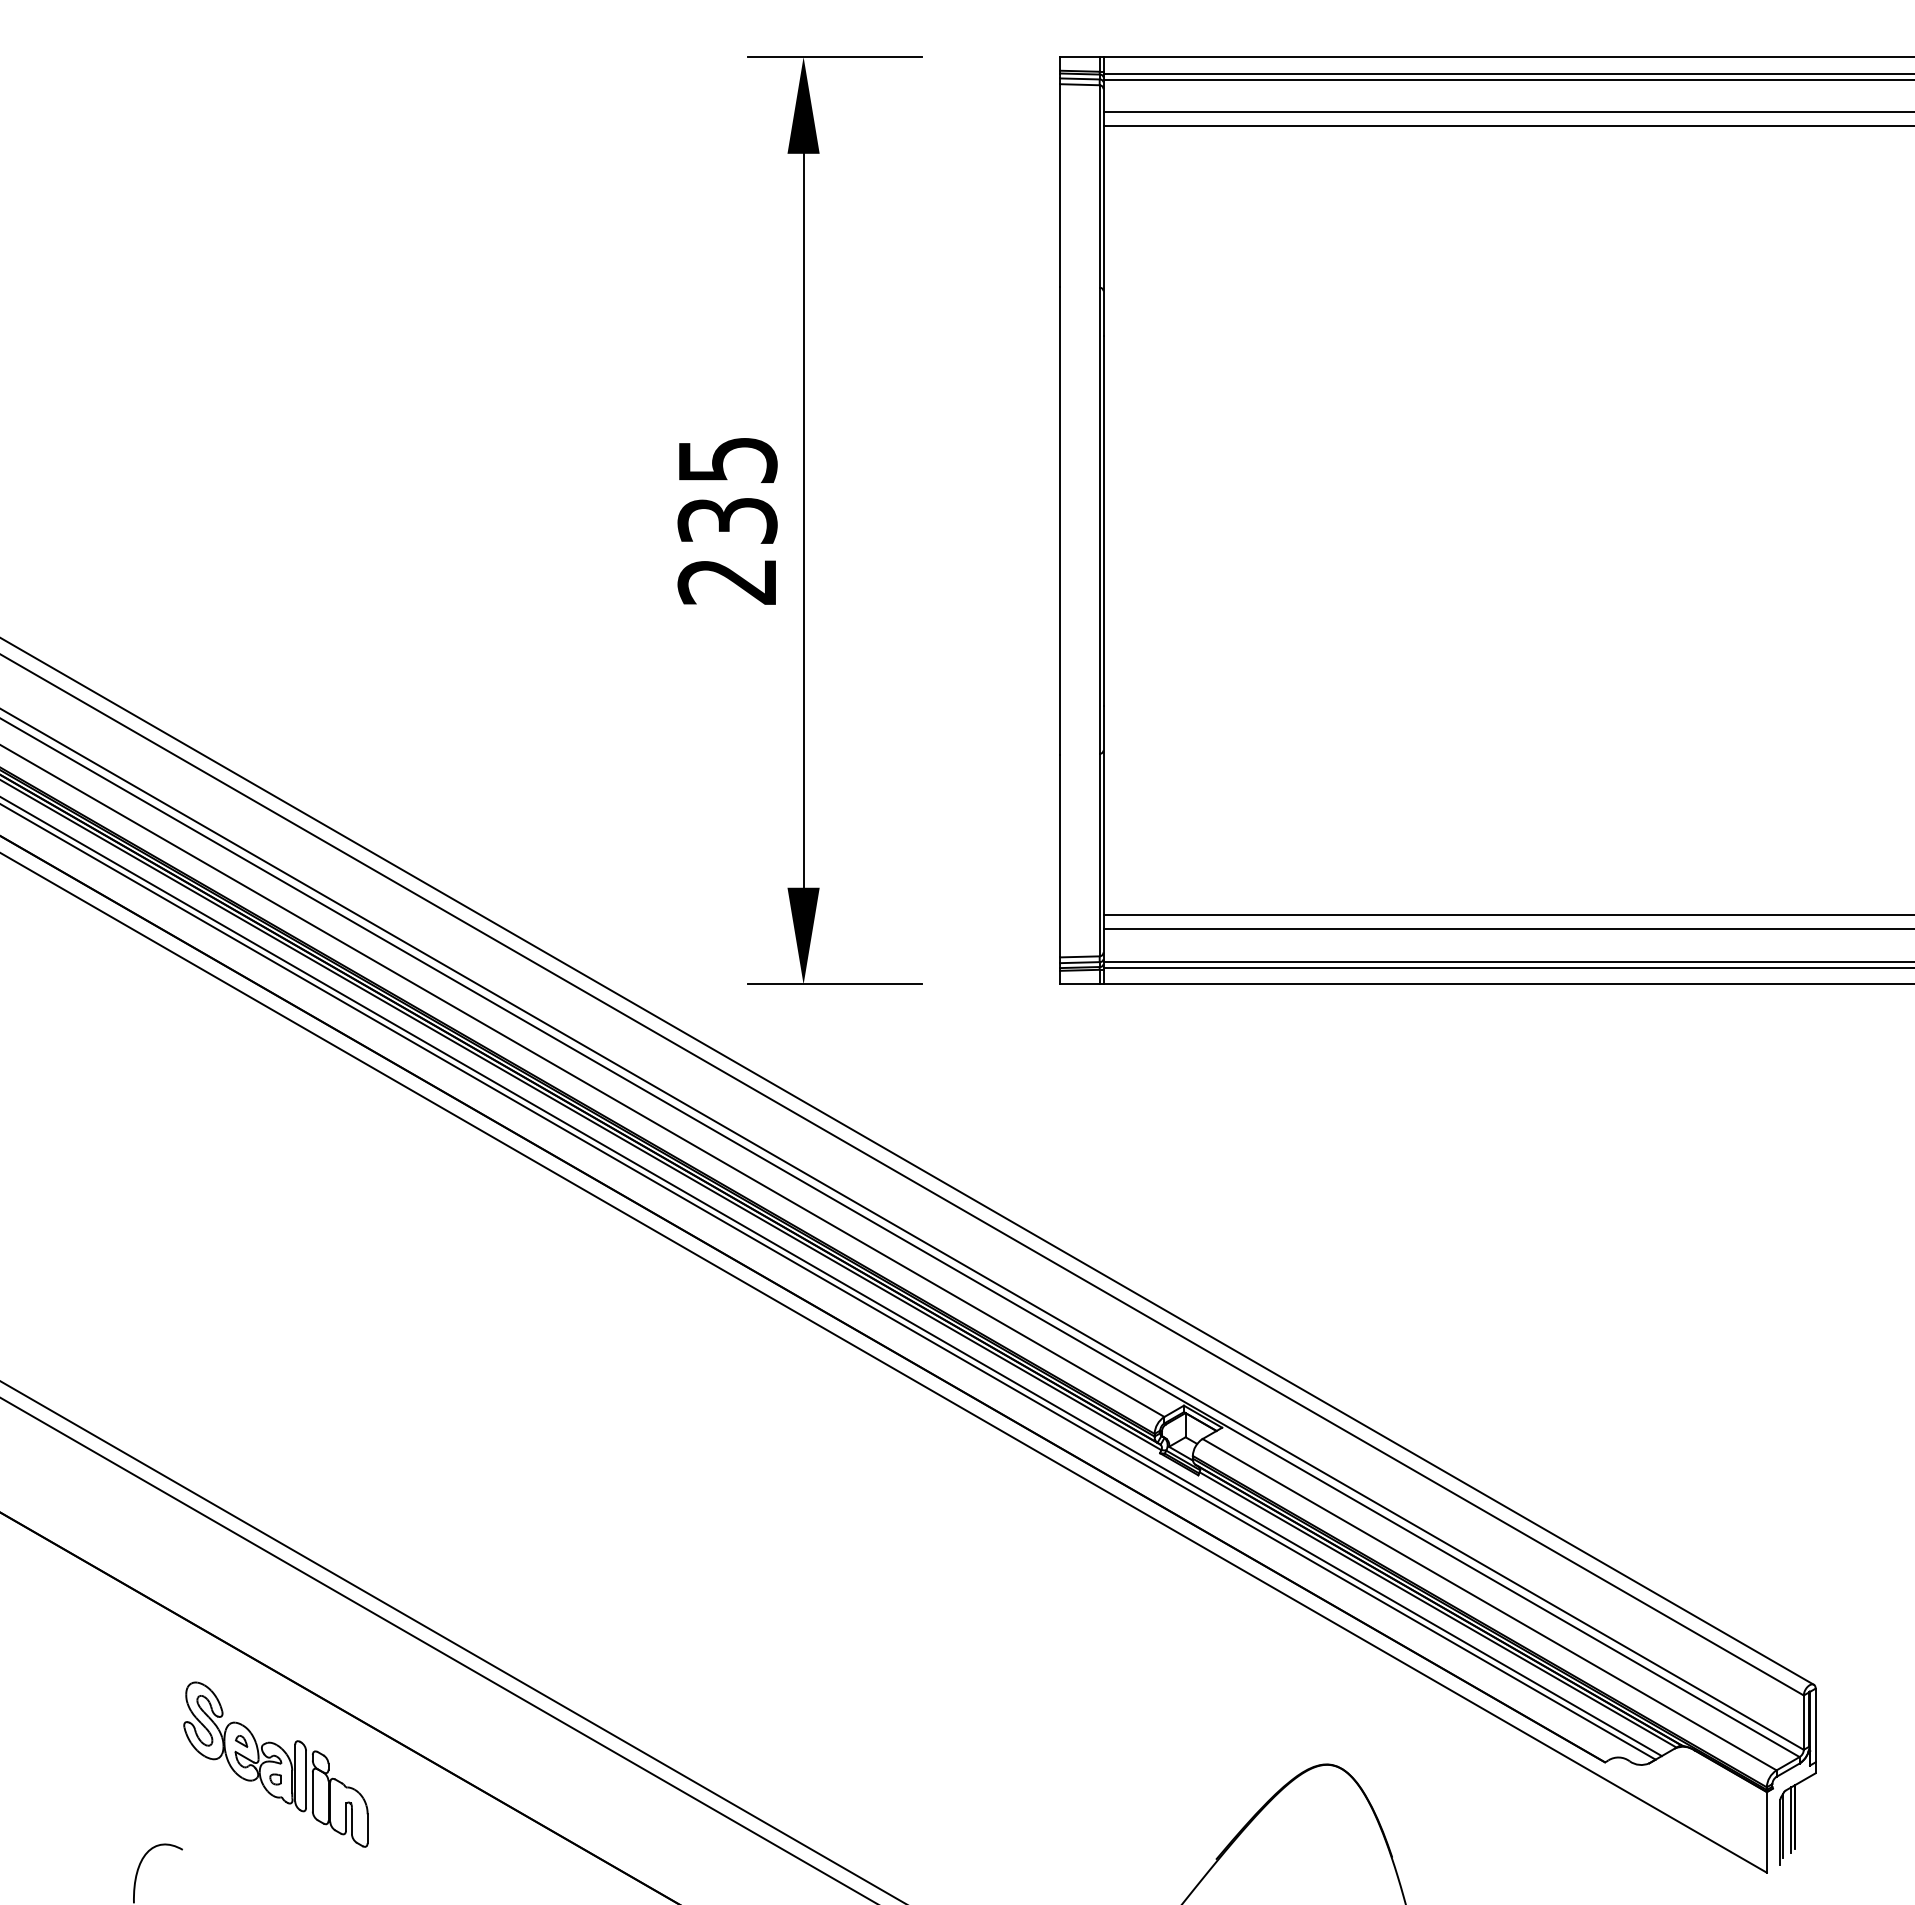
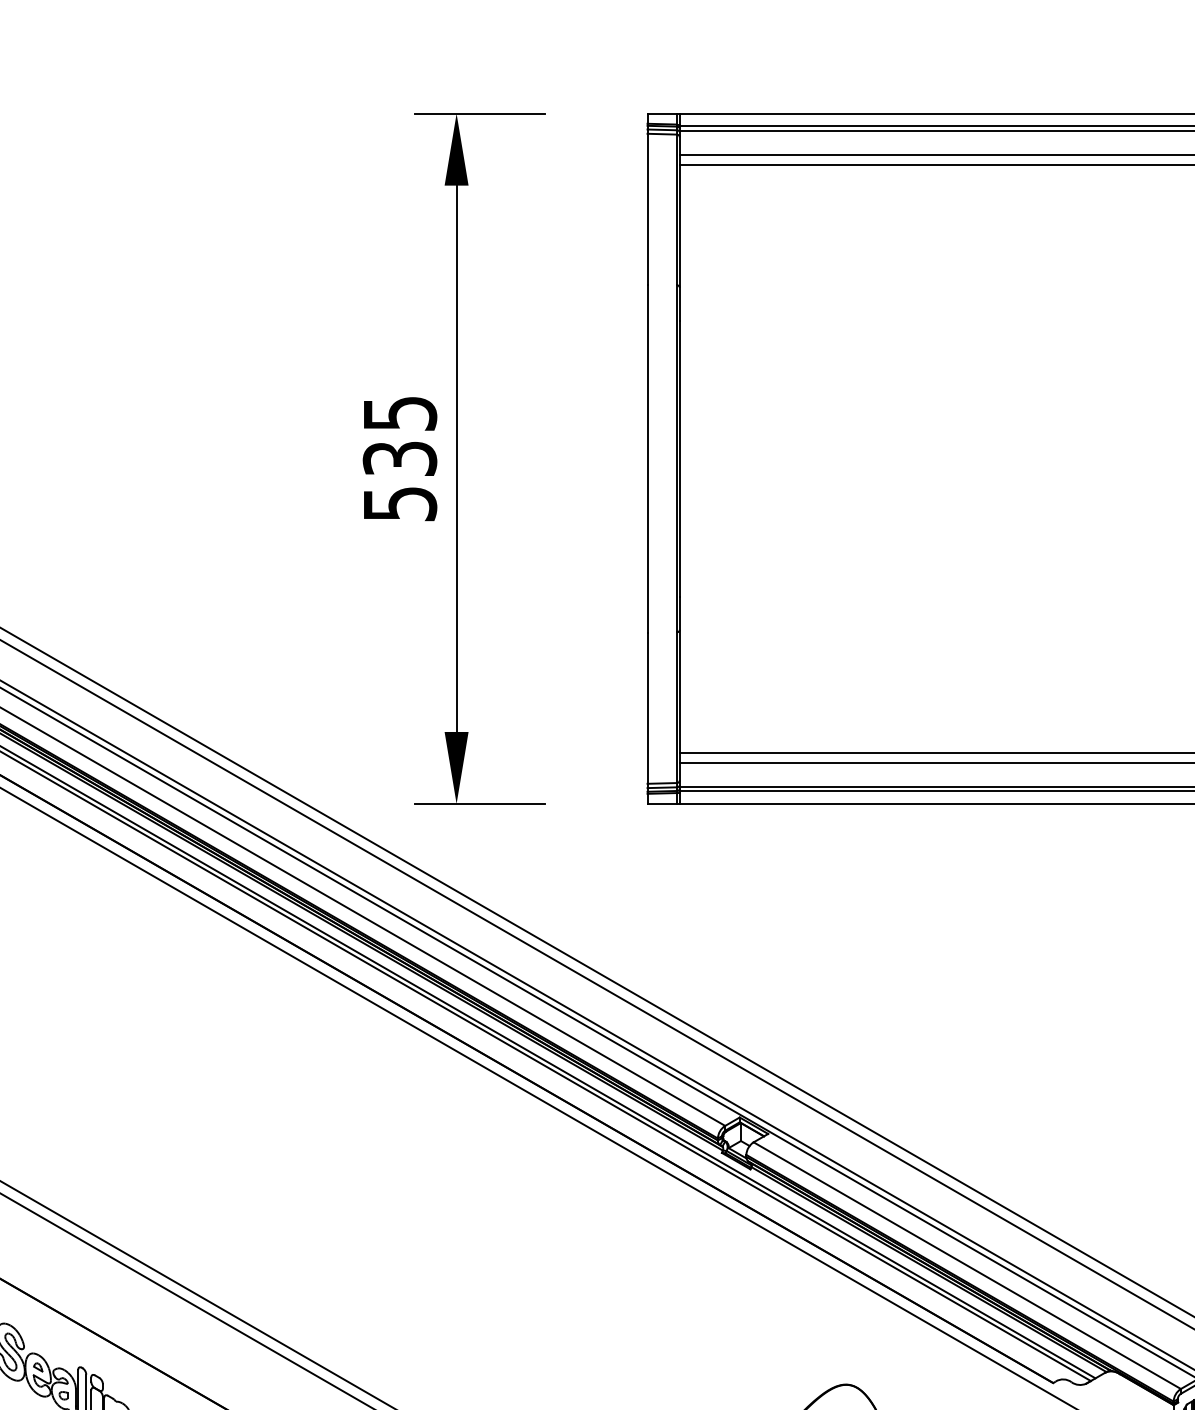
text: (727, 581) -> (399, 503), 235 -> 535

